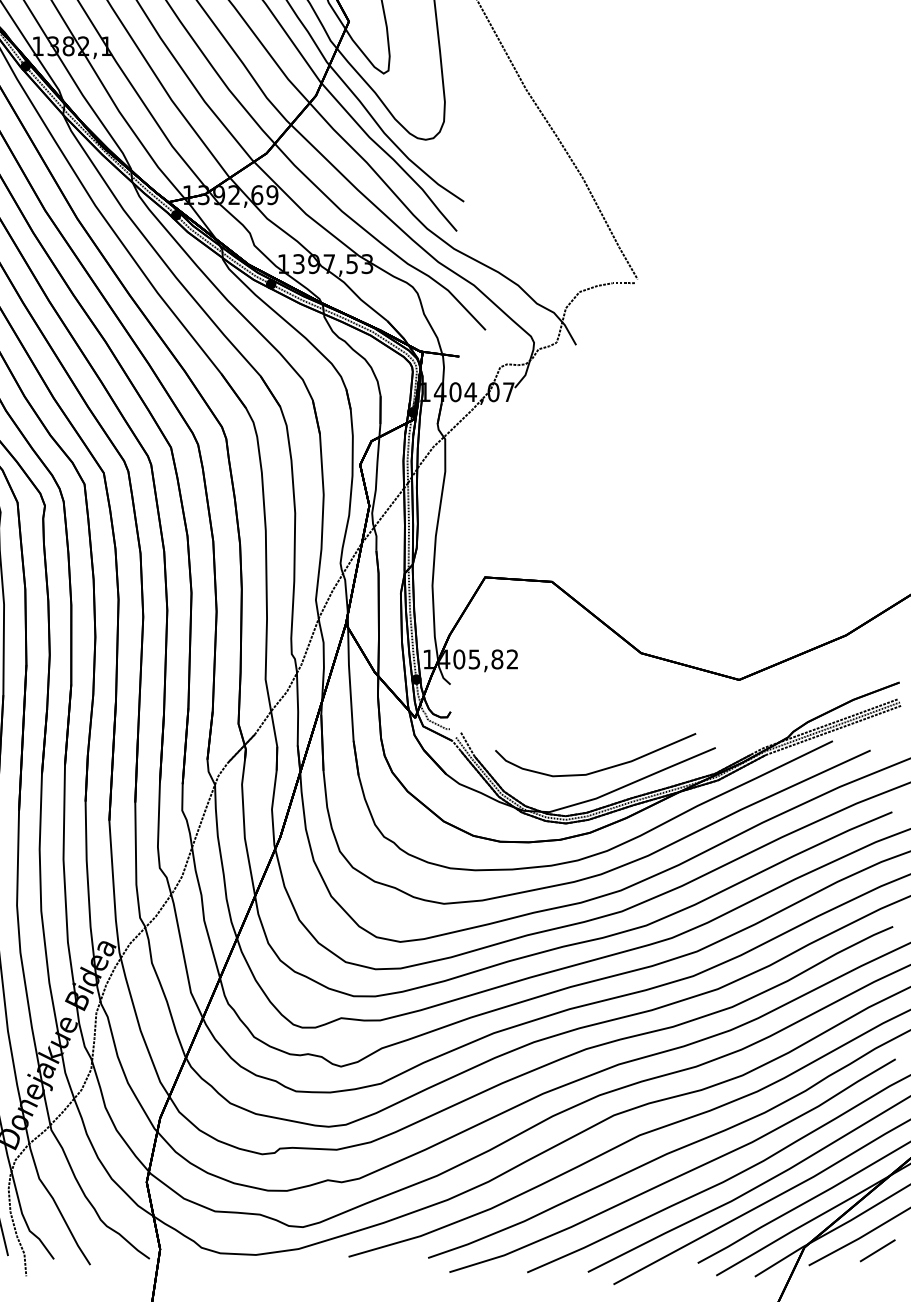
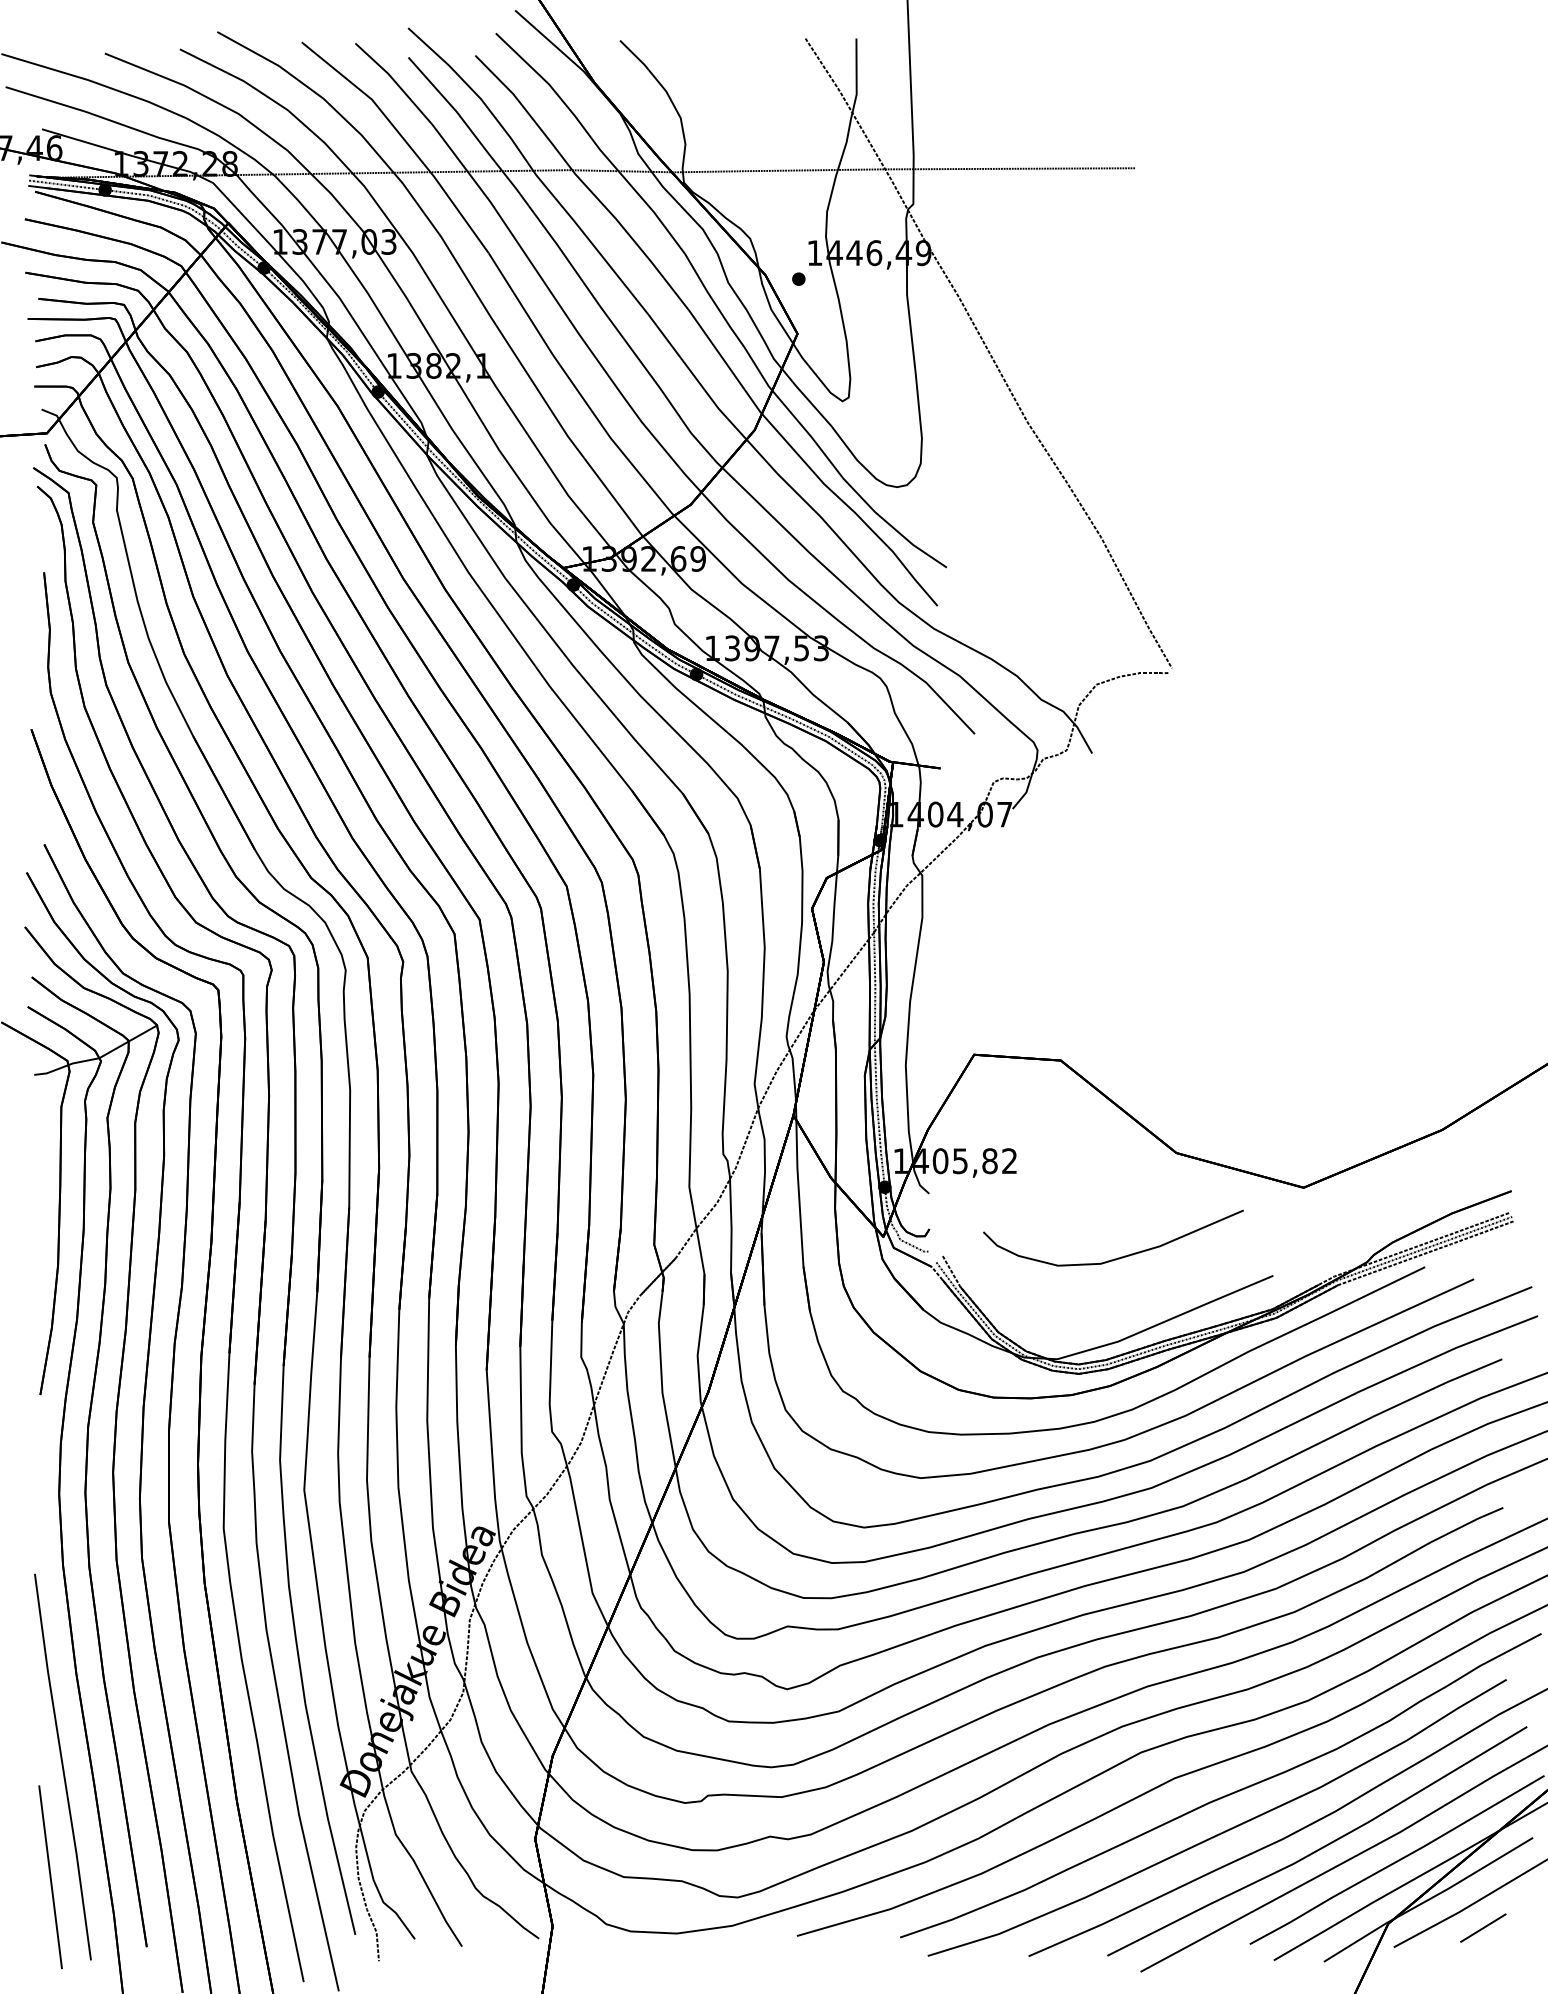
curve: (598, 769) -> (1117, 1257), moved

